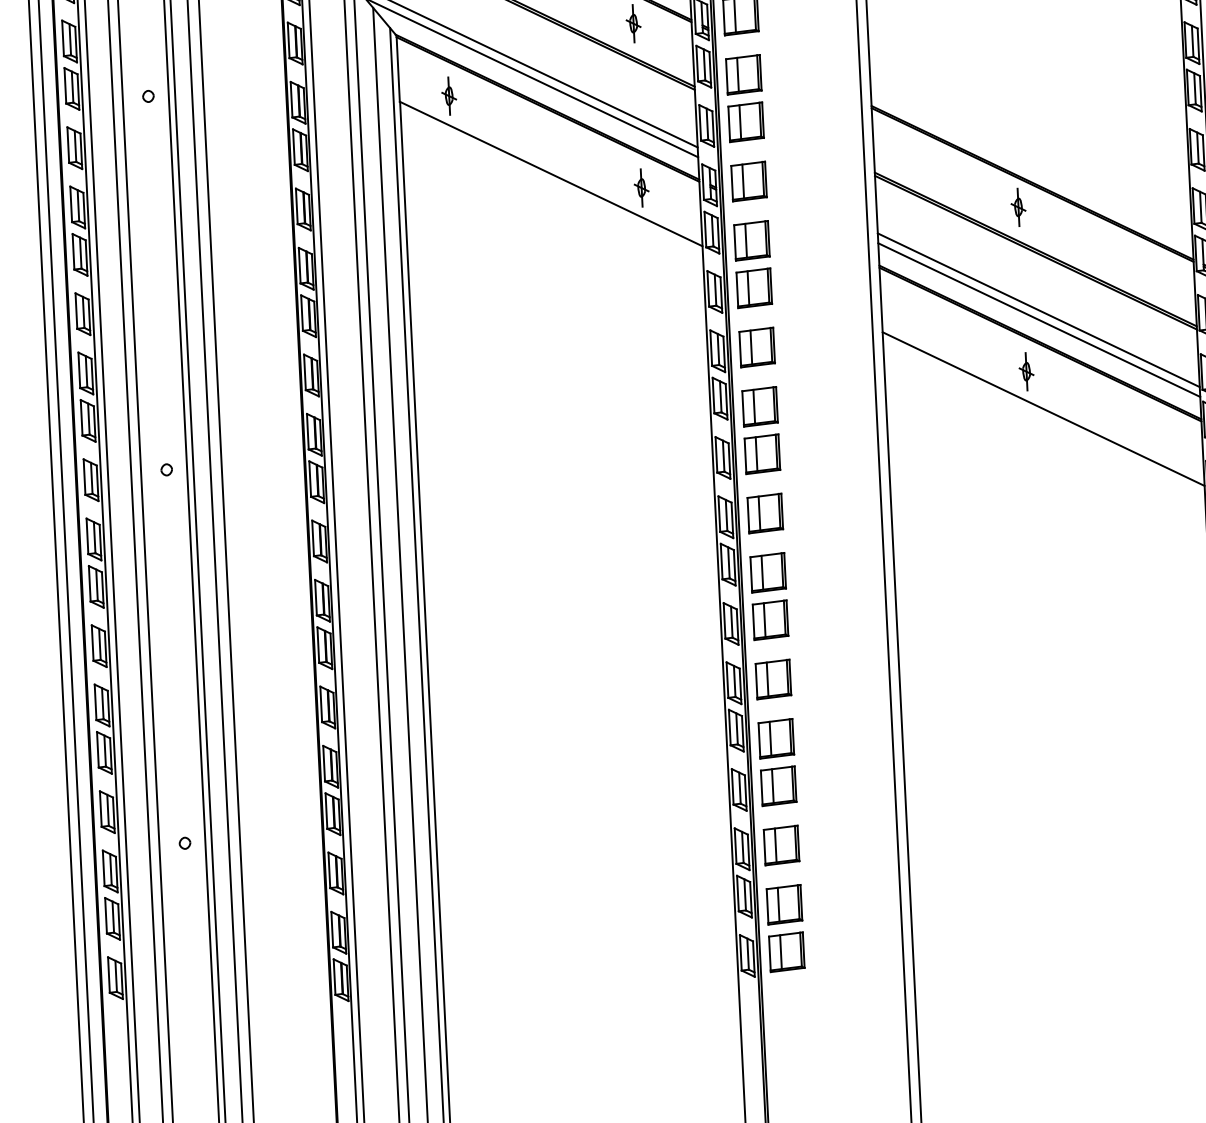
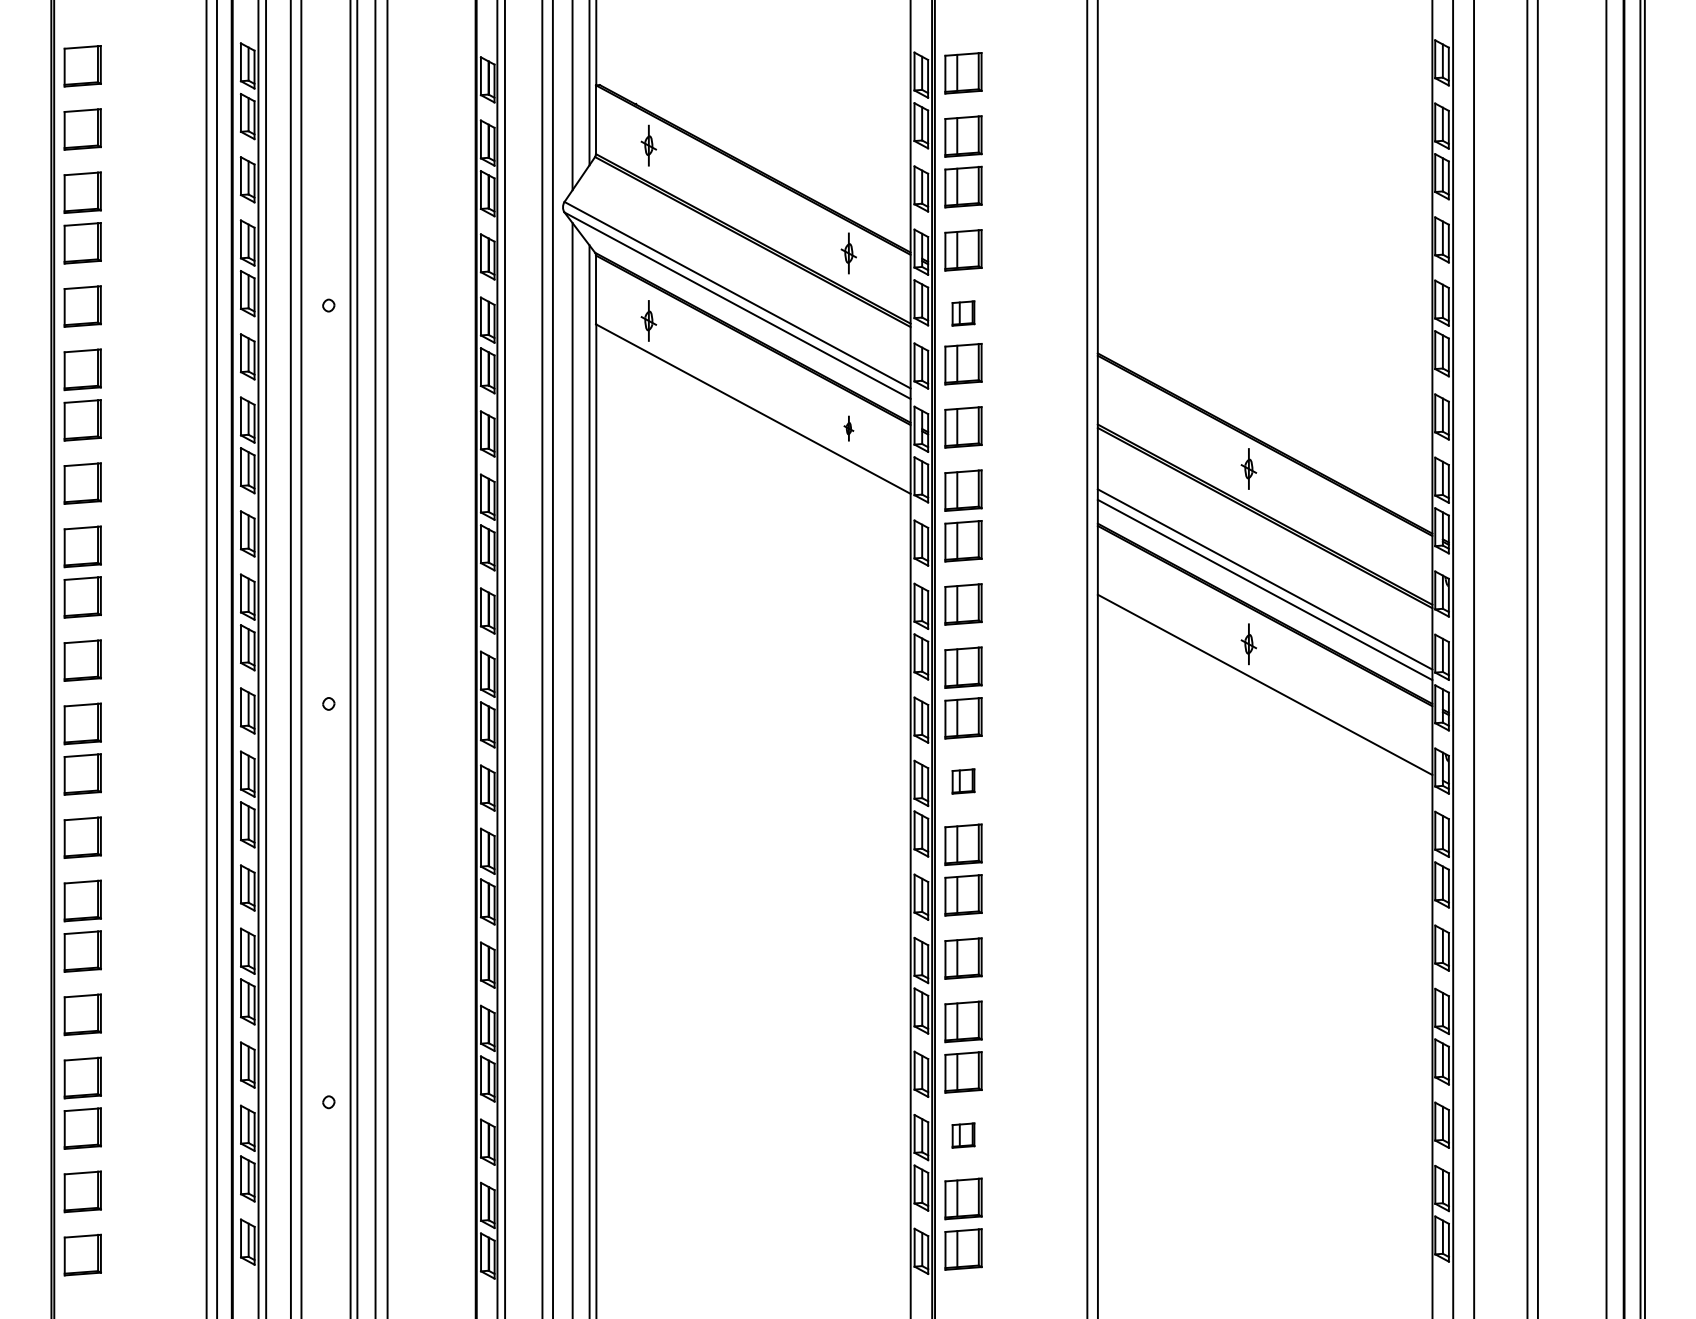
part: (743, 74) -> (963, 313), size x0.6
part: (641, 187) -> (848, 428), size x0.6
part: (765, 513) -> (963, 781), size x0.6
part: (781, 845) -> (963, 1135), size x0.6

